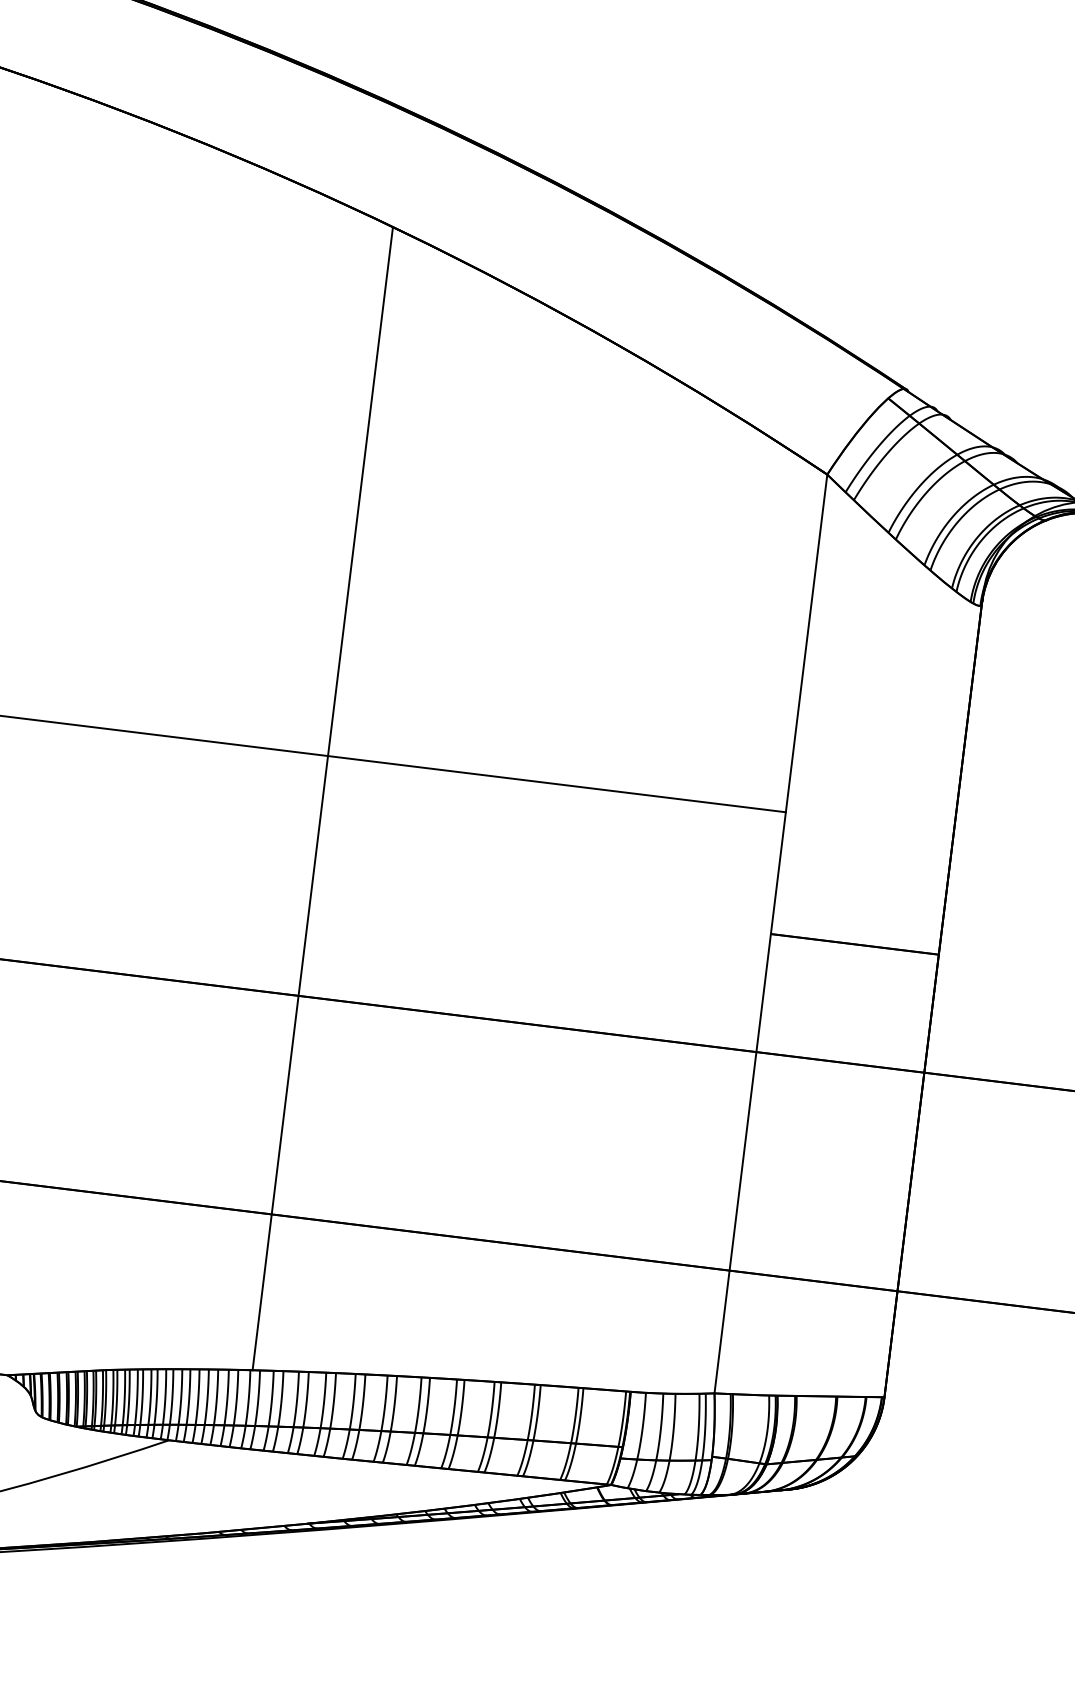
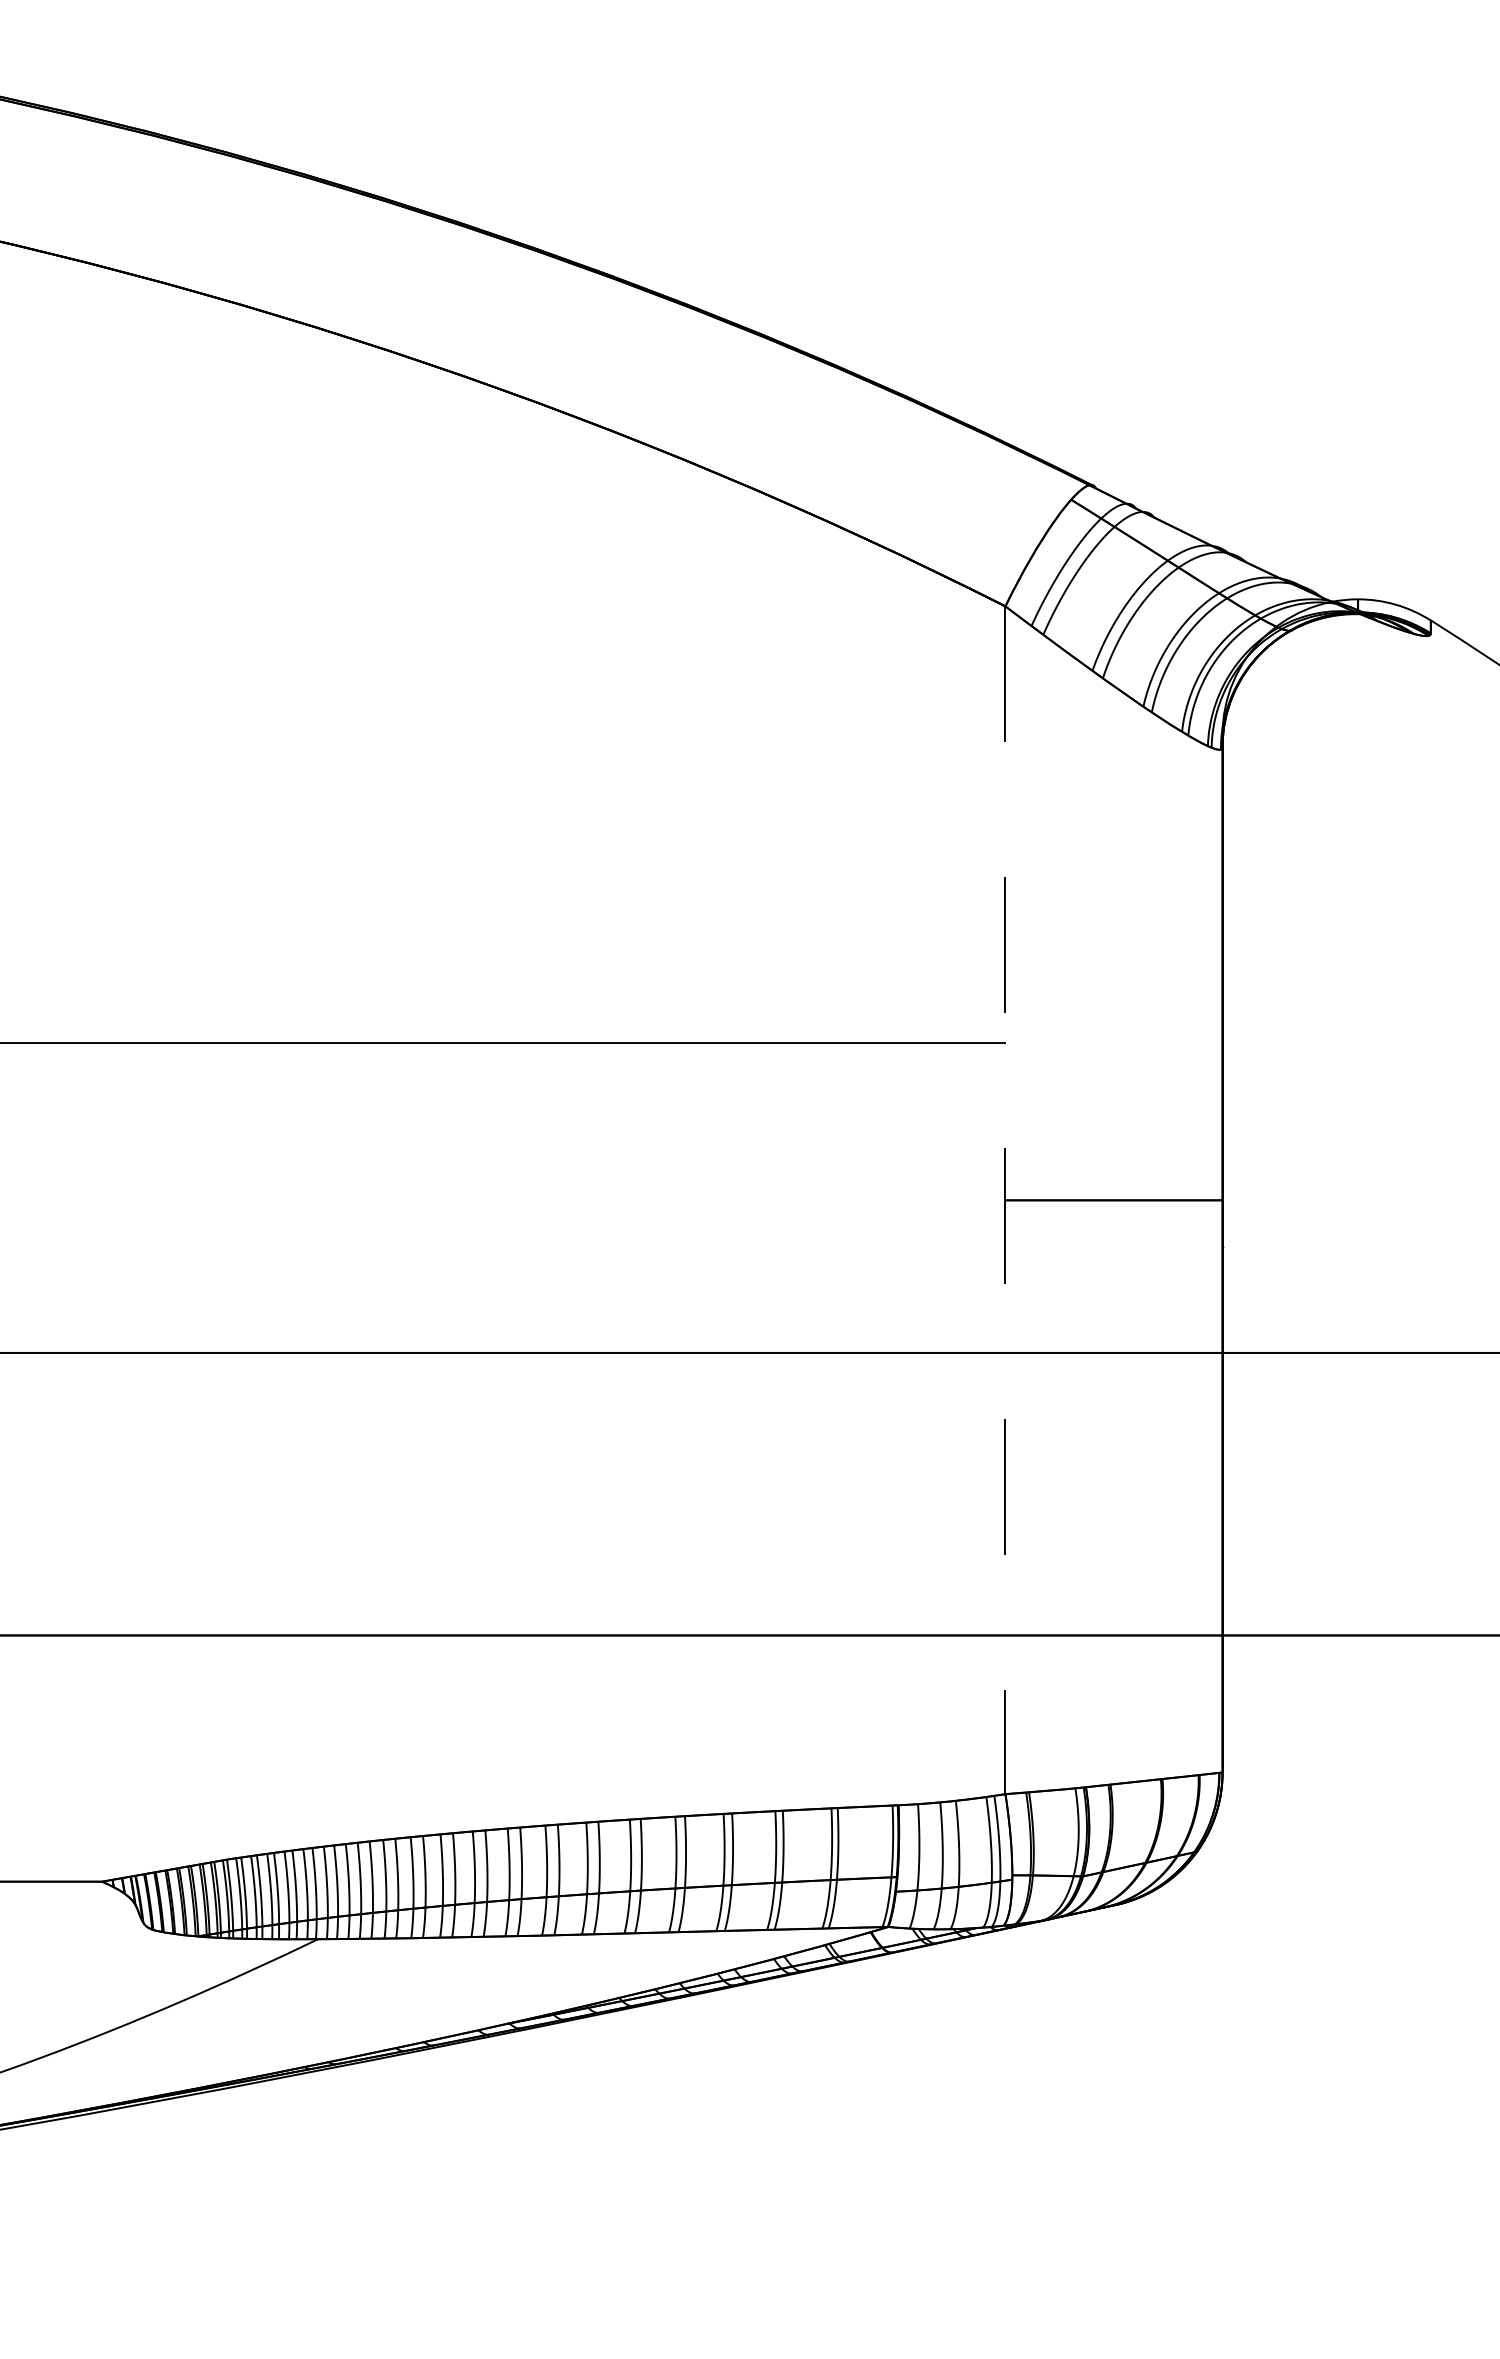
line: (322, 798) -> (413, 1097), removed
line: (770, 934) -> (1005, 1200), solid -> dashed

